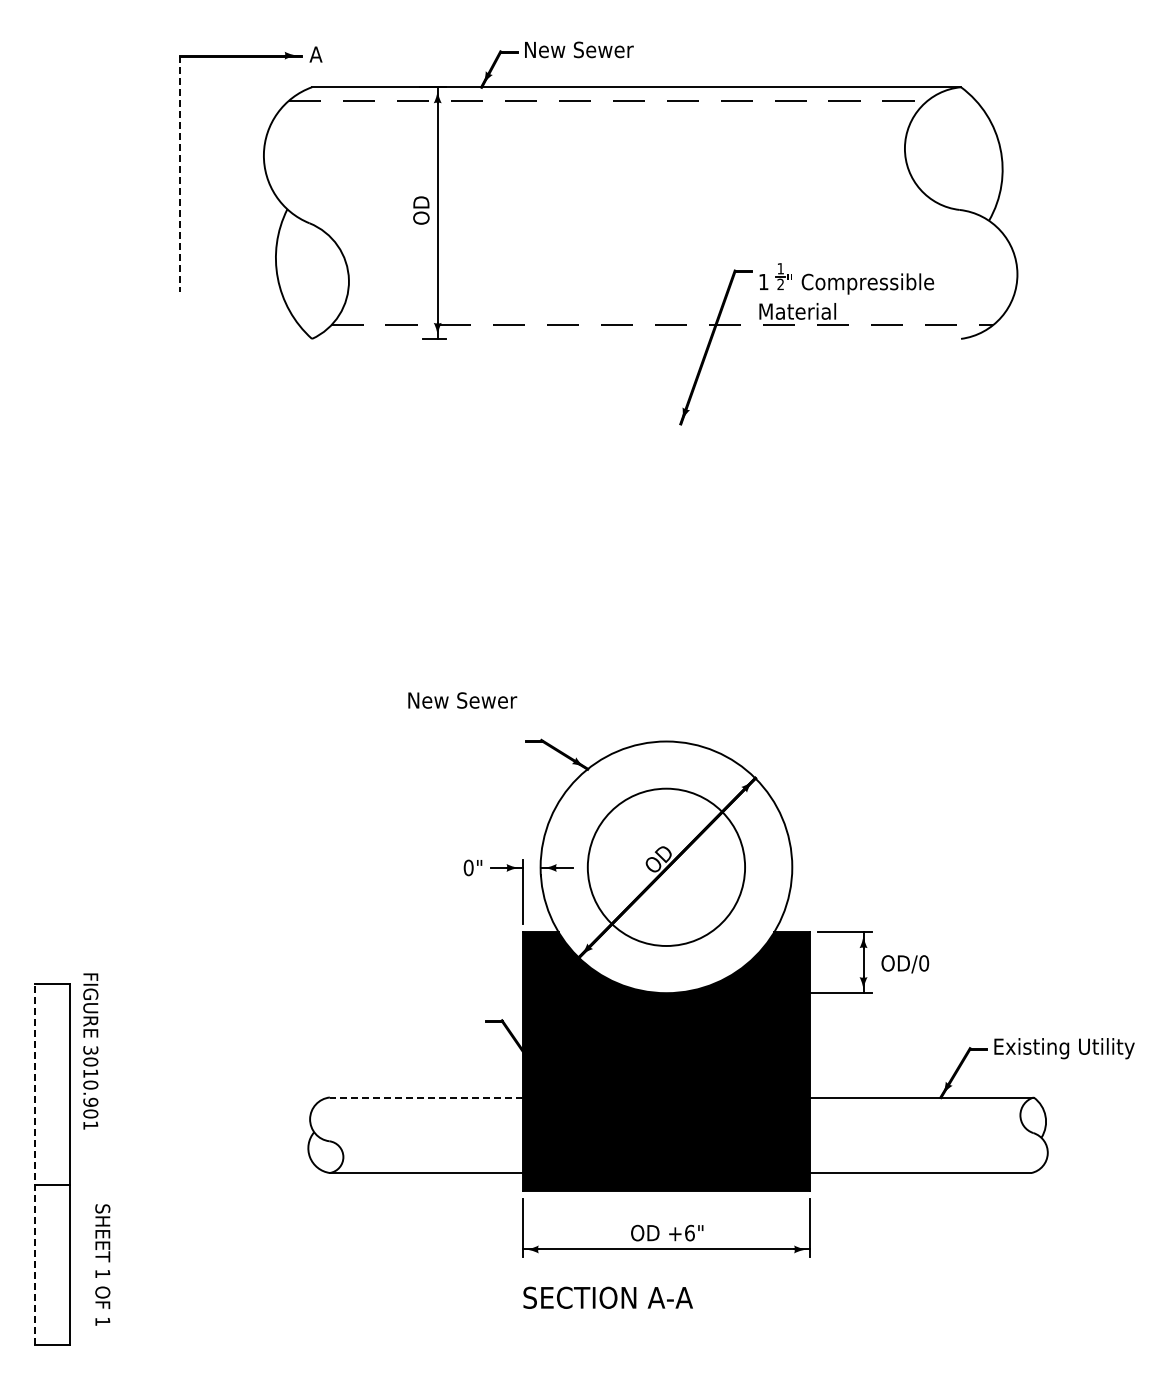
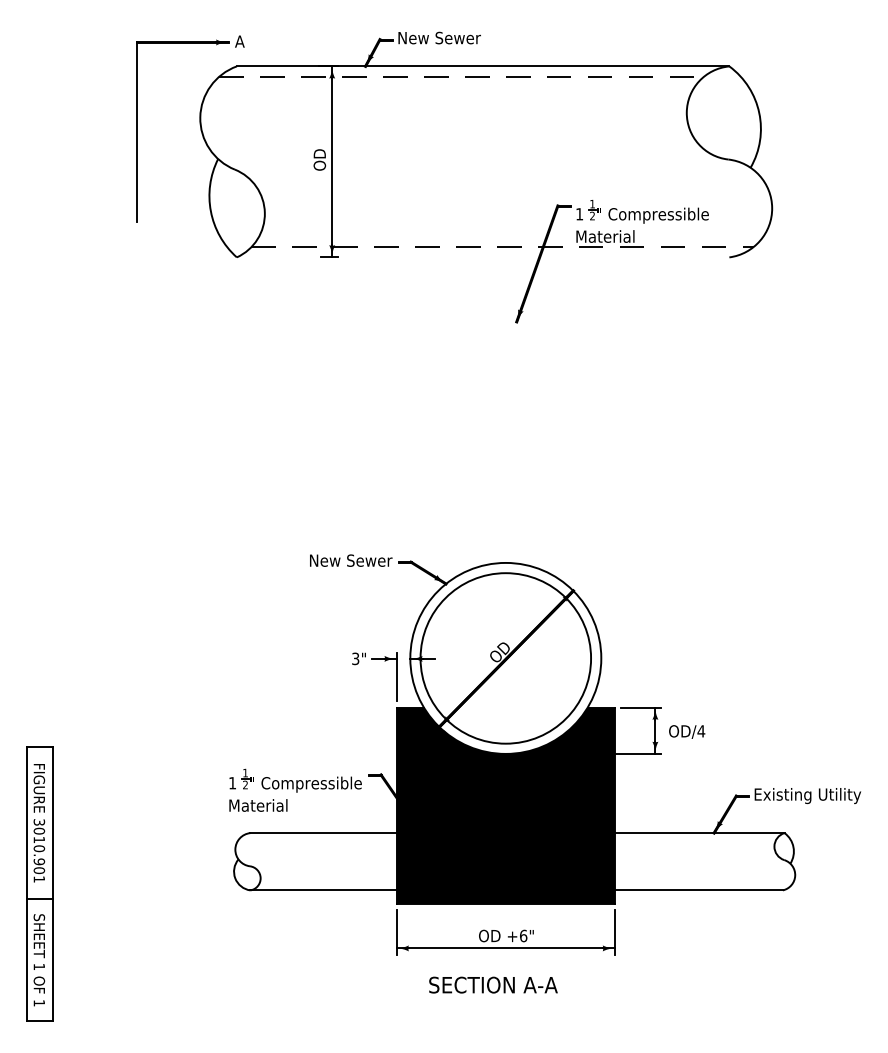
line: (180, 174) -> (137, 132), dashed -> solid
text: (462, 700) -> (351, 560), moved
text: (468, 867) -> (355, 658), 0" -> 3"
circle: (666, 867) -> (505, 658), size x1.43
text: (923, 963) -> (700, 731), OD/0 -> OD/4
part: (389, 1040) -> (295, 789), added
text: (90, 1051) -> (39, 823), moved
line: (425, 1097) -> (322, 833), dashed -> solid
line: (35, 1164) -> (26, 883), dashed -> solid
text: (102, 1264) -> (39, 959), moved
text: (607, 1297) -> (492, 984), moved

